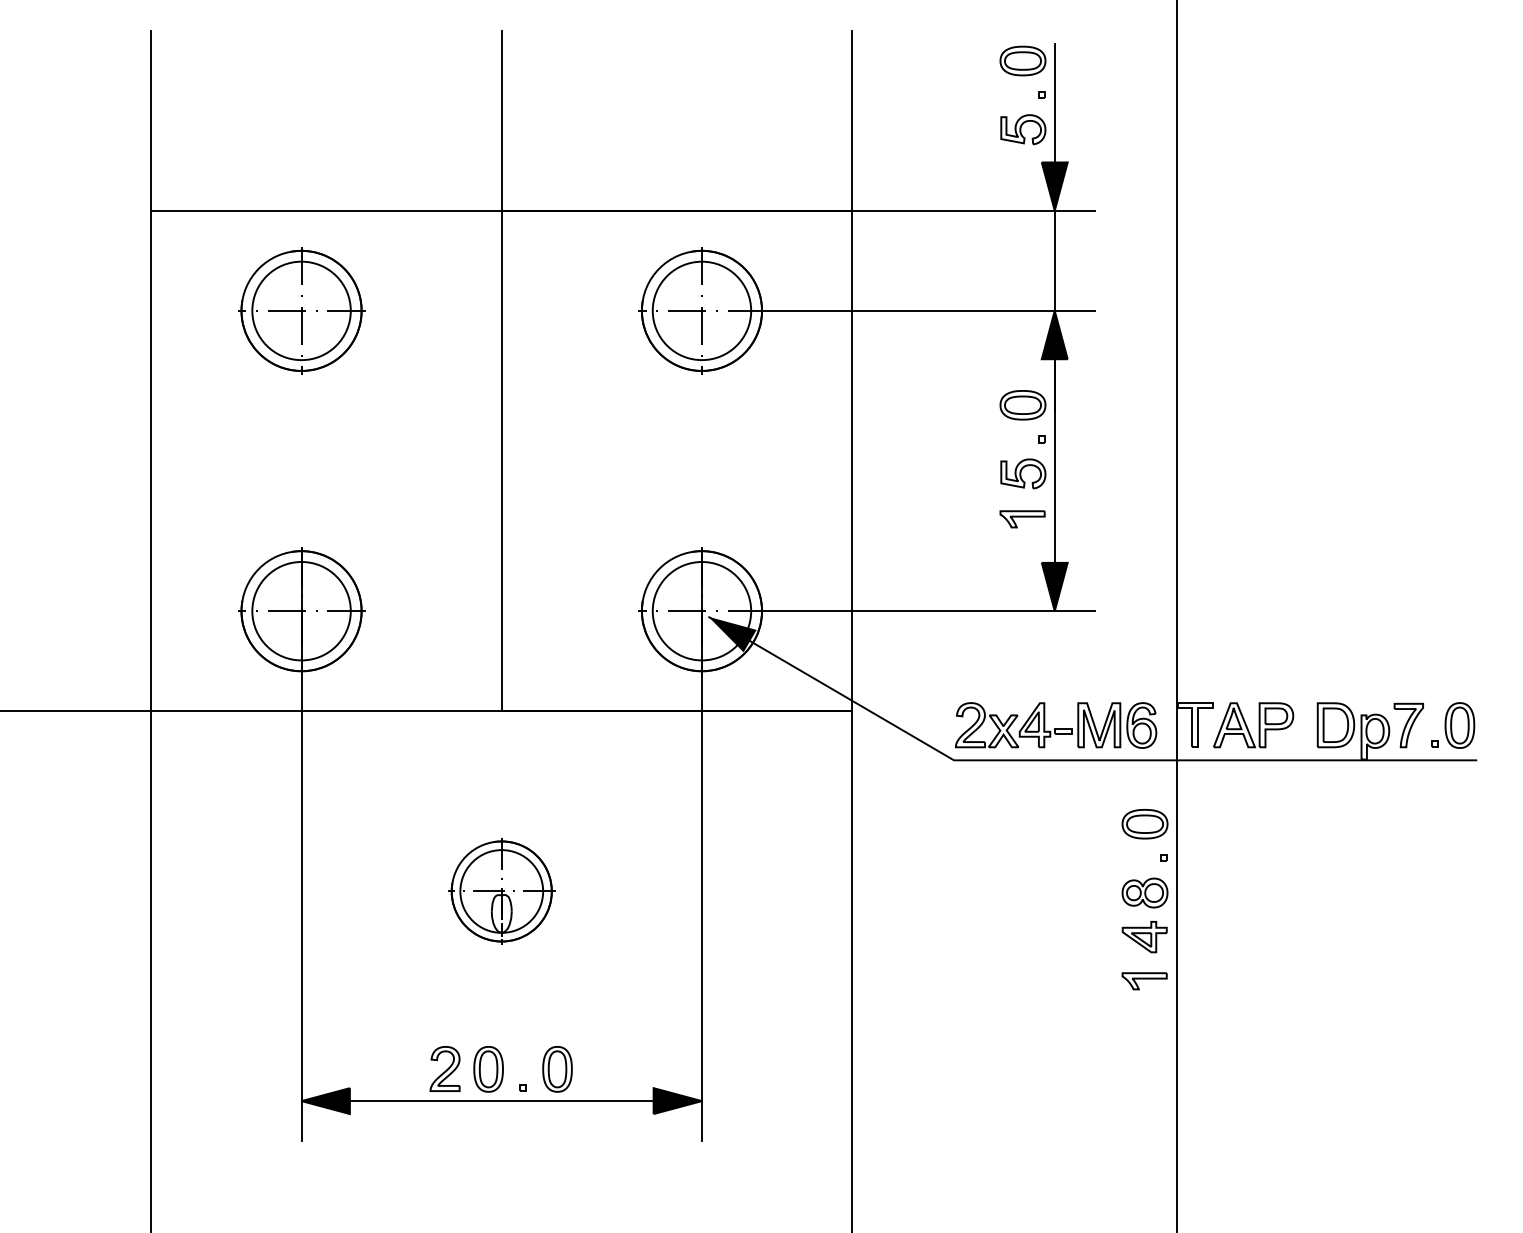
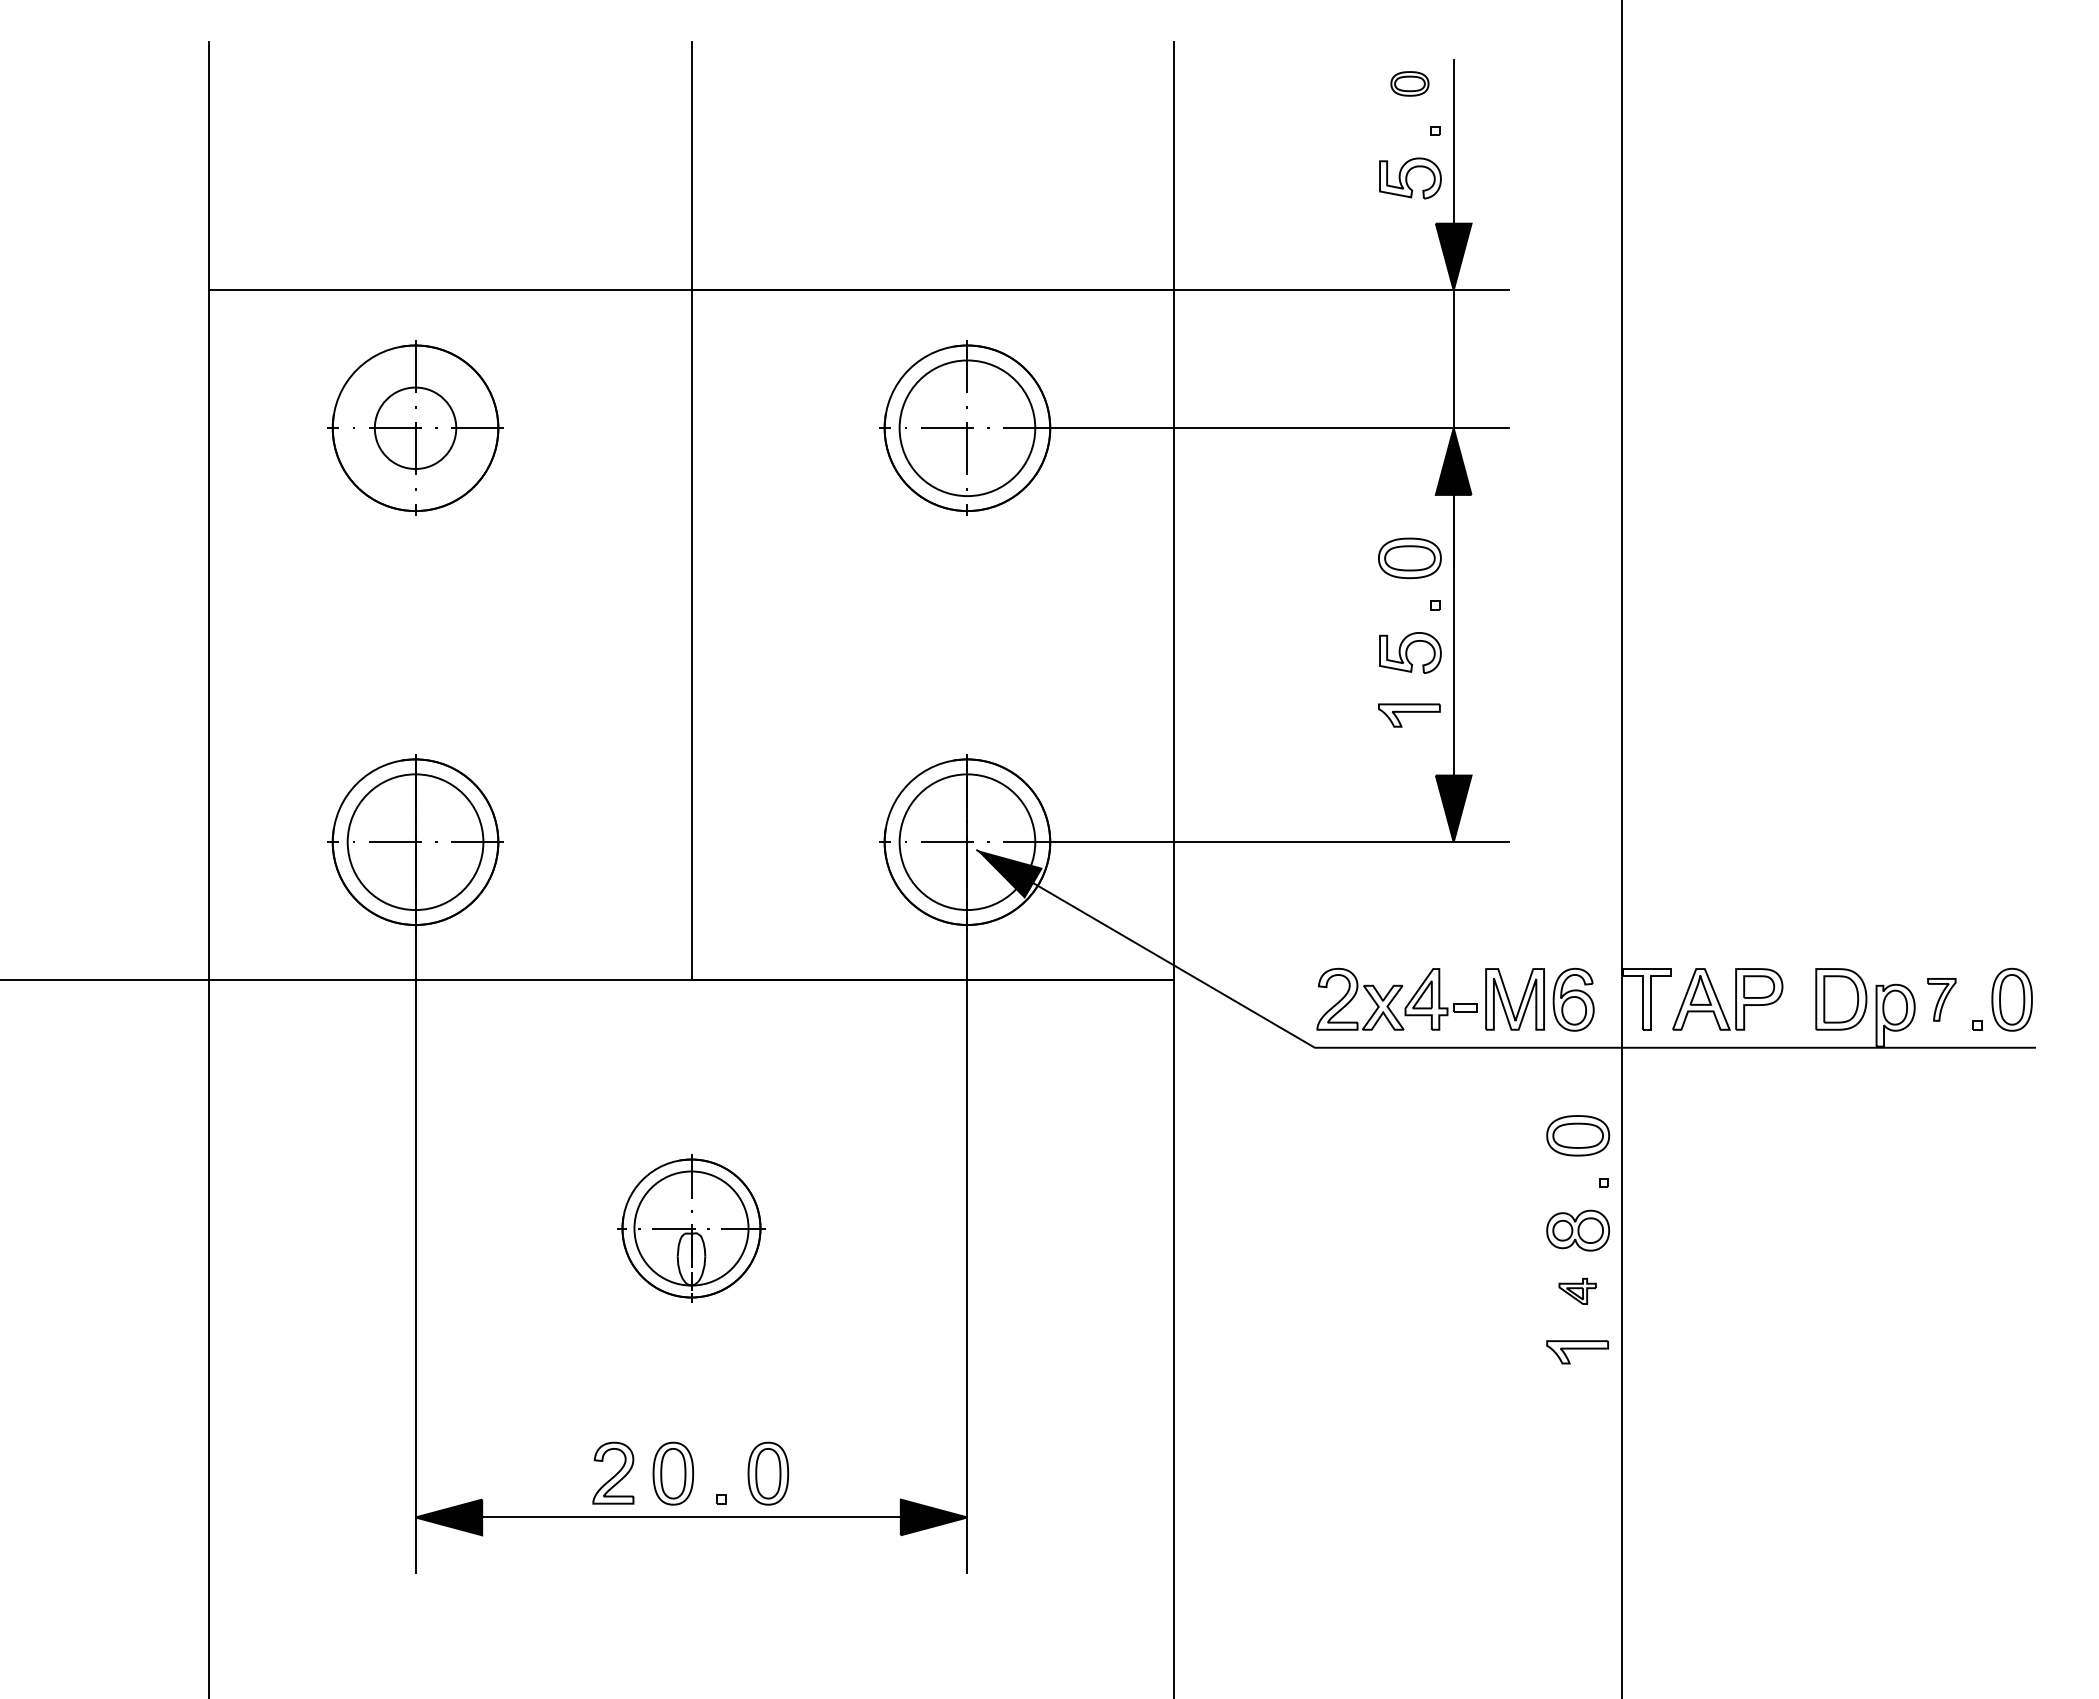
part: (1022, 60) -> (1409, 83), size x0.6
circle: (301, 311) -> (415, 428), size x0.6
part: (1408, 725) -> (1941, 999), size x0.7
part: (1144, 937) -> (1577, 1291), size x0.6

